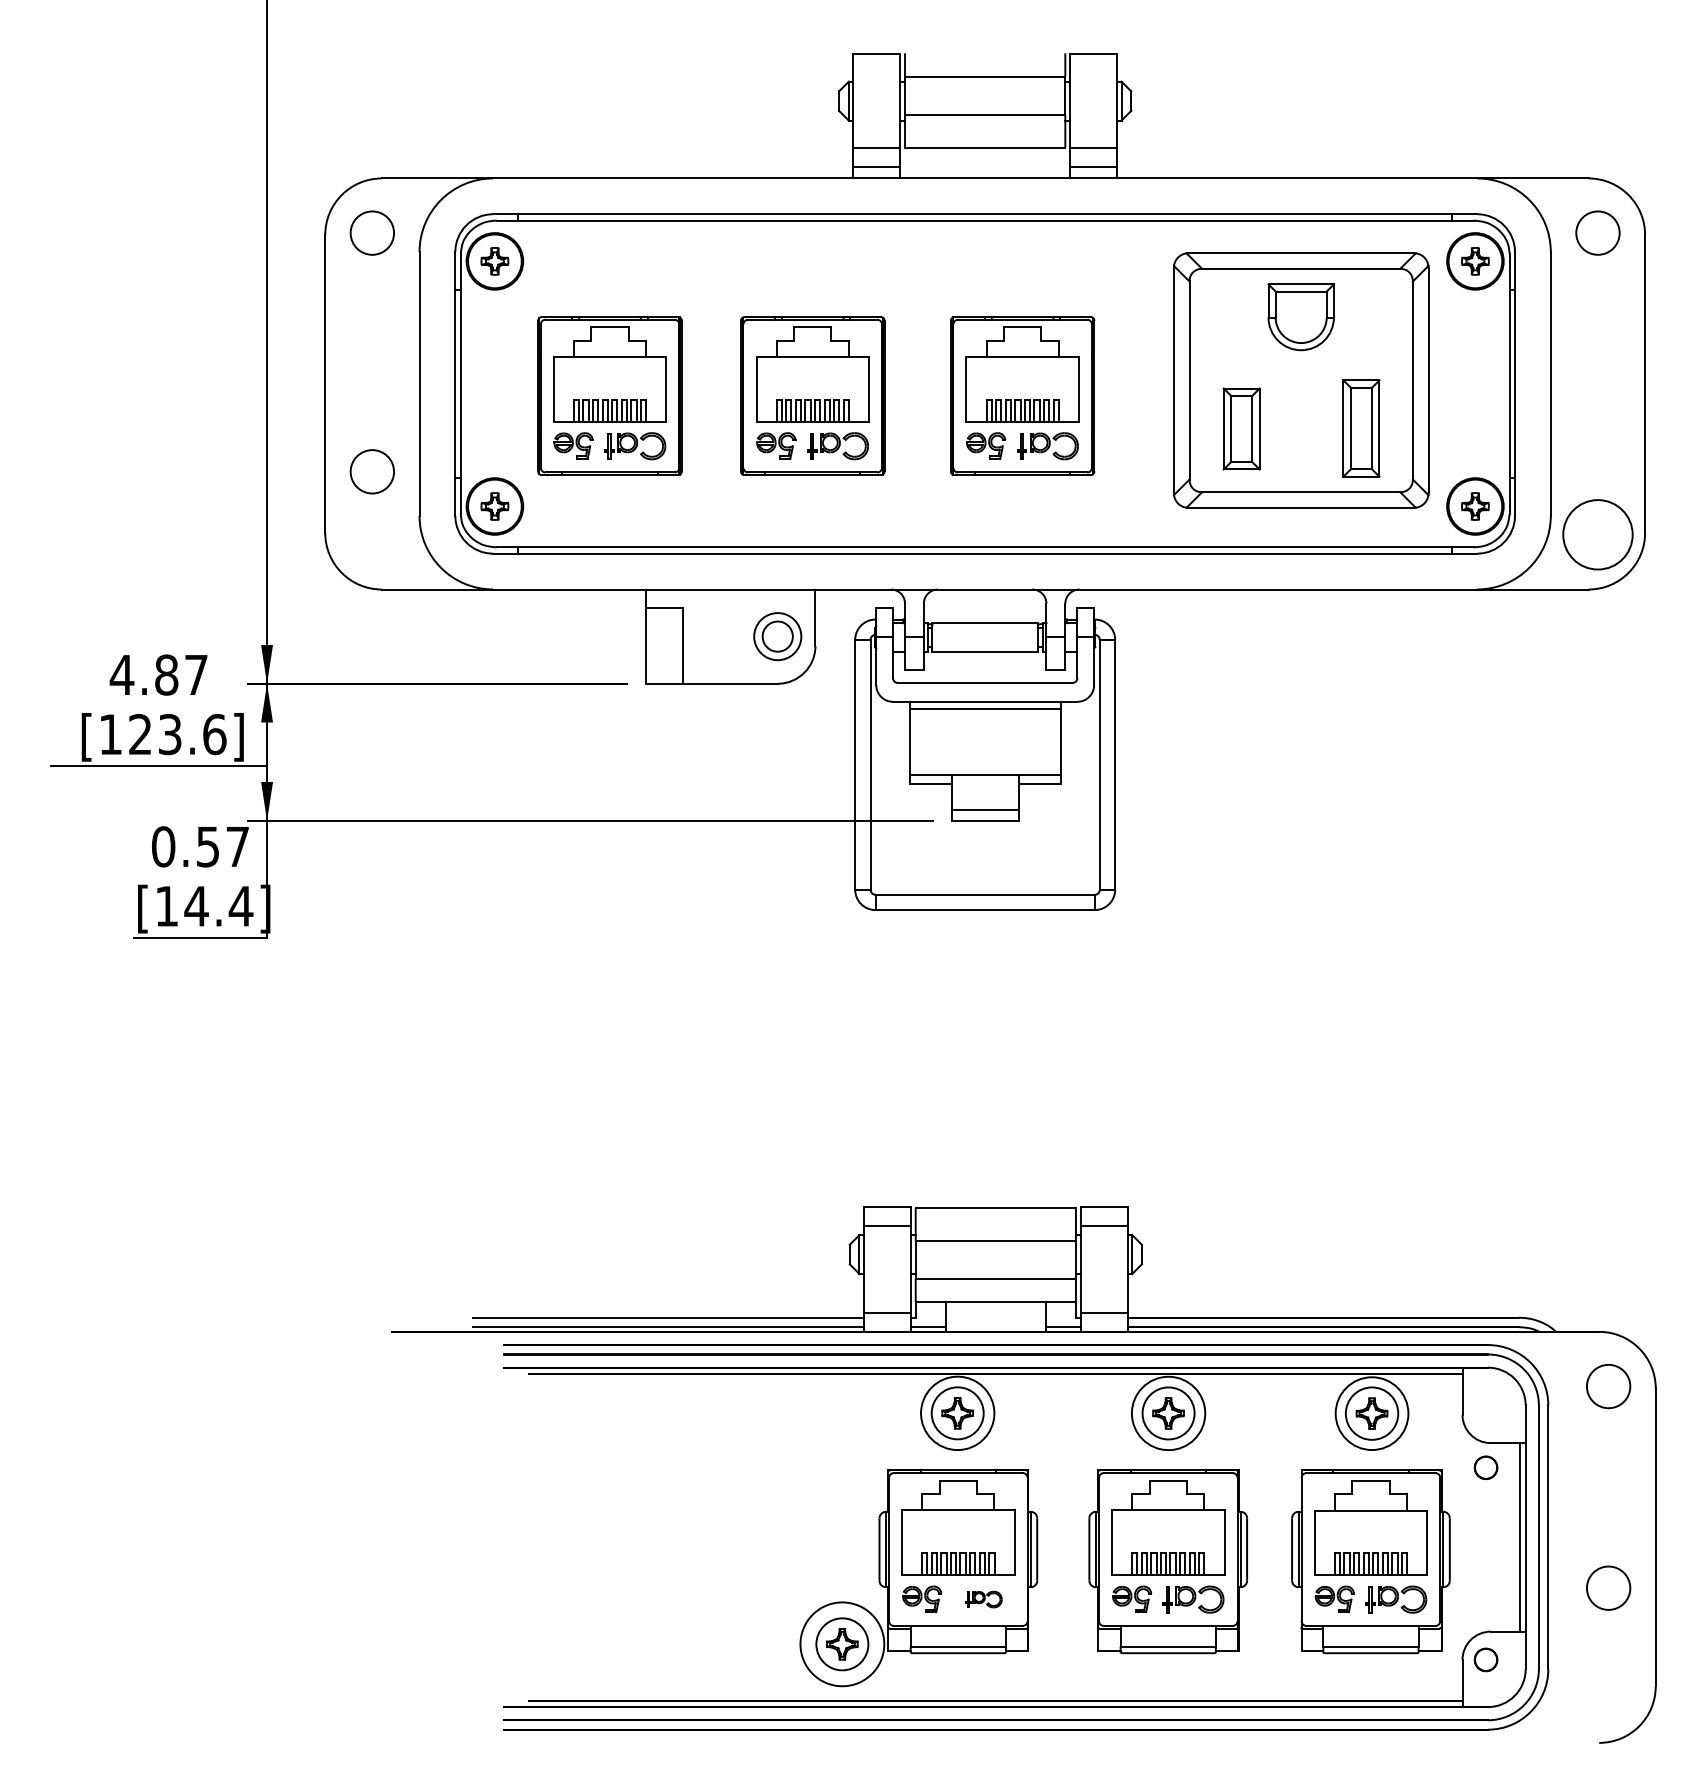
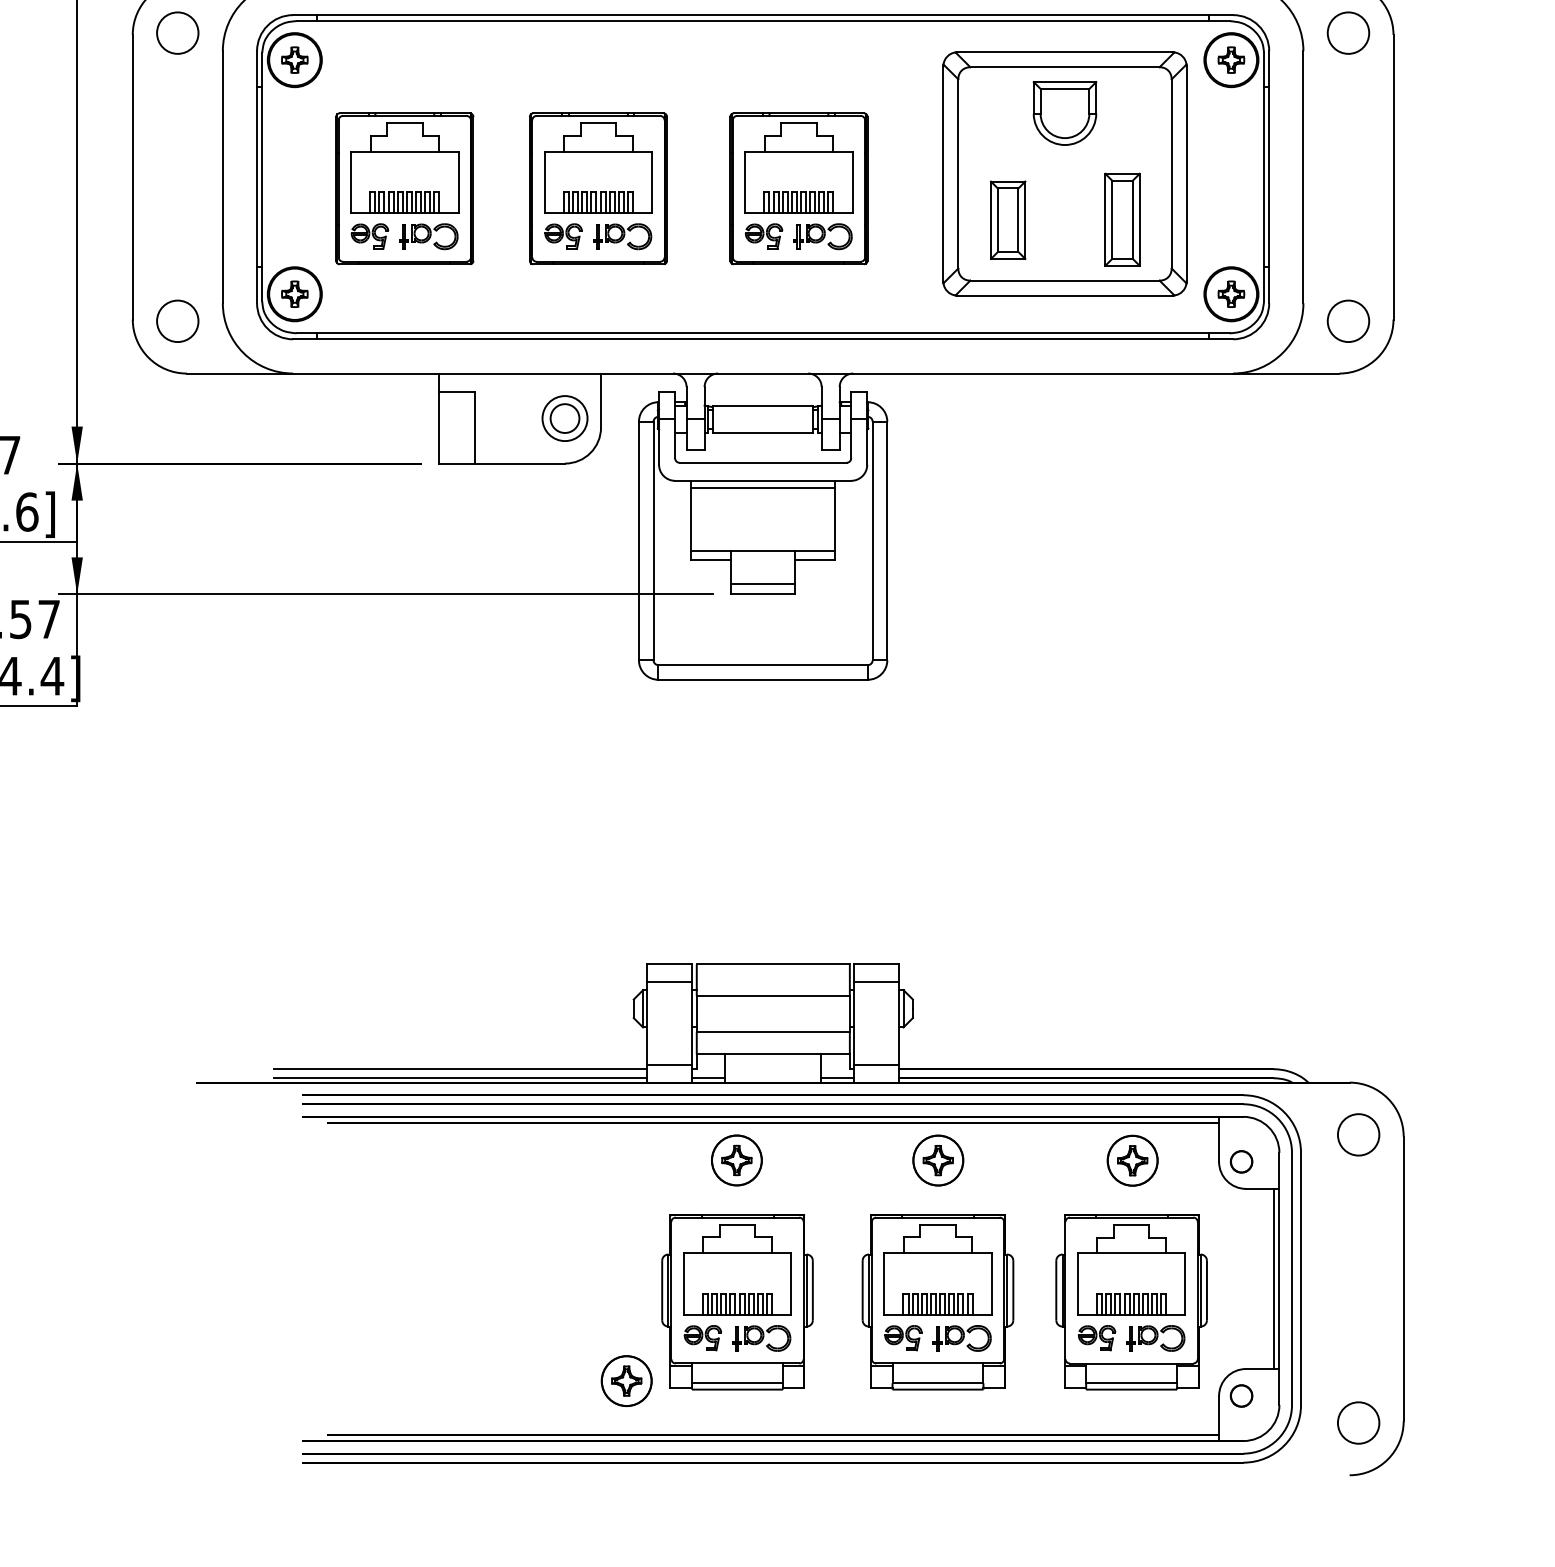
circle: (371, 471) -> (176, 321), moved
circle: (1597, 534) -> (1348, 321), size x0.62
circle: (957, 1413) -> (736, 1160), size x0.71
circle: (1168, 1413) -> (938, 1160), size x0.71
circle: (1372, 1413) -> (1133, 1160), size x0.71
part: (1485, 1467) -> (1241, 1161), moved
circle: (1608, 1587) -> (1358, 1422), moved
part: (983, 1599) -> (761, 1338), size x1.67
circle: (842, 1644) -> (626, 1381), size x0.62

